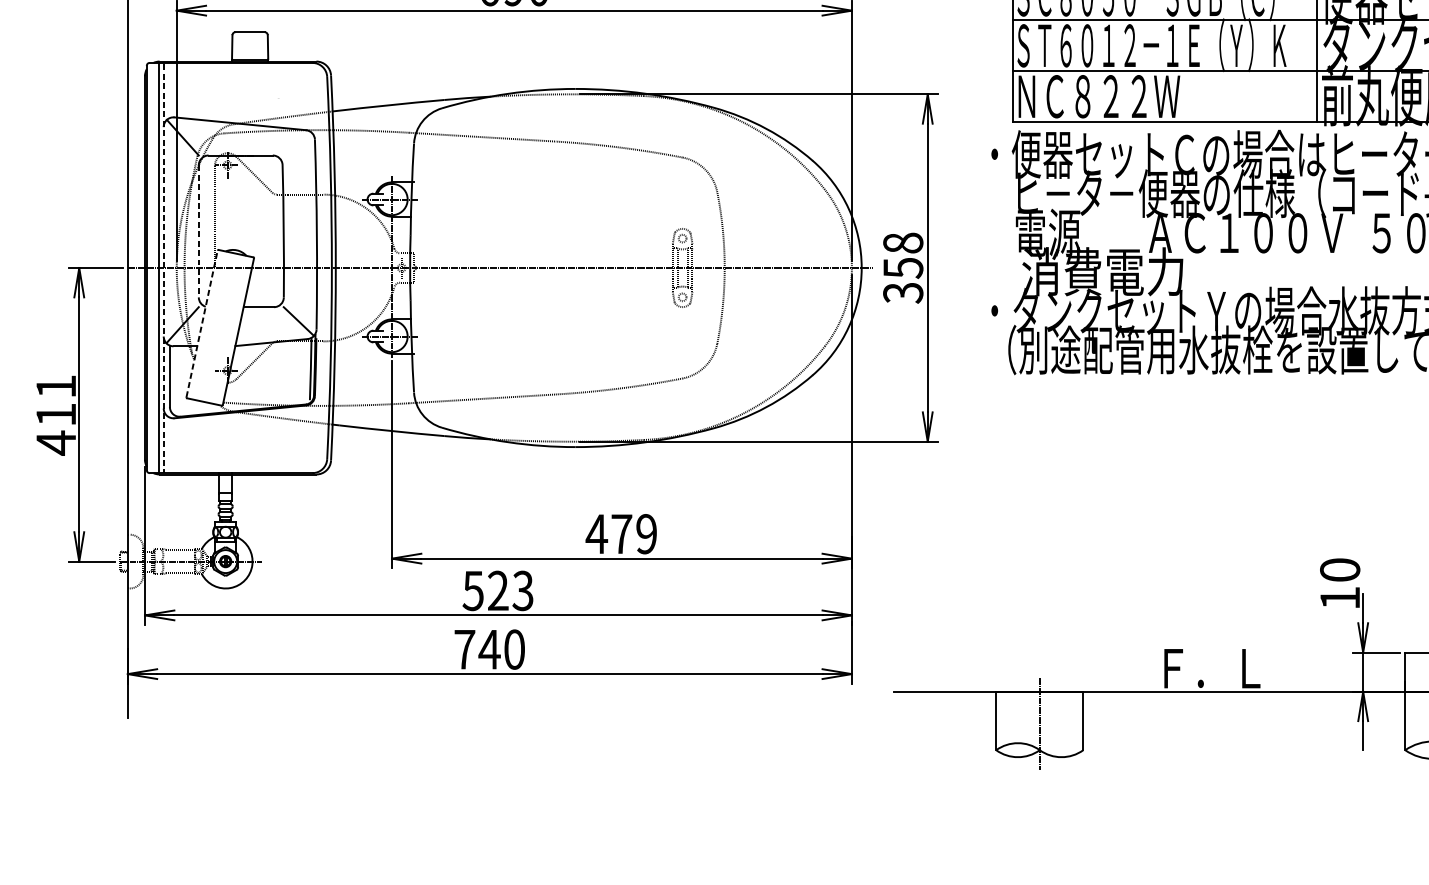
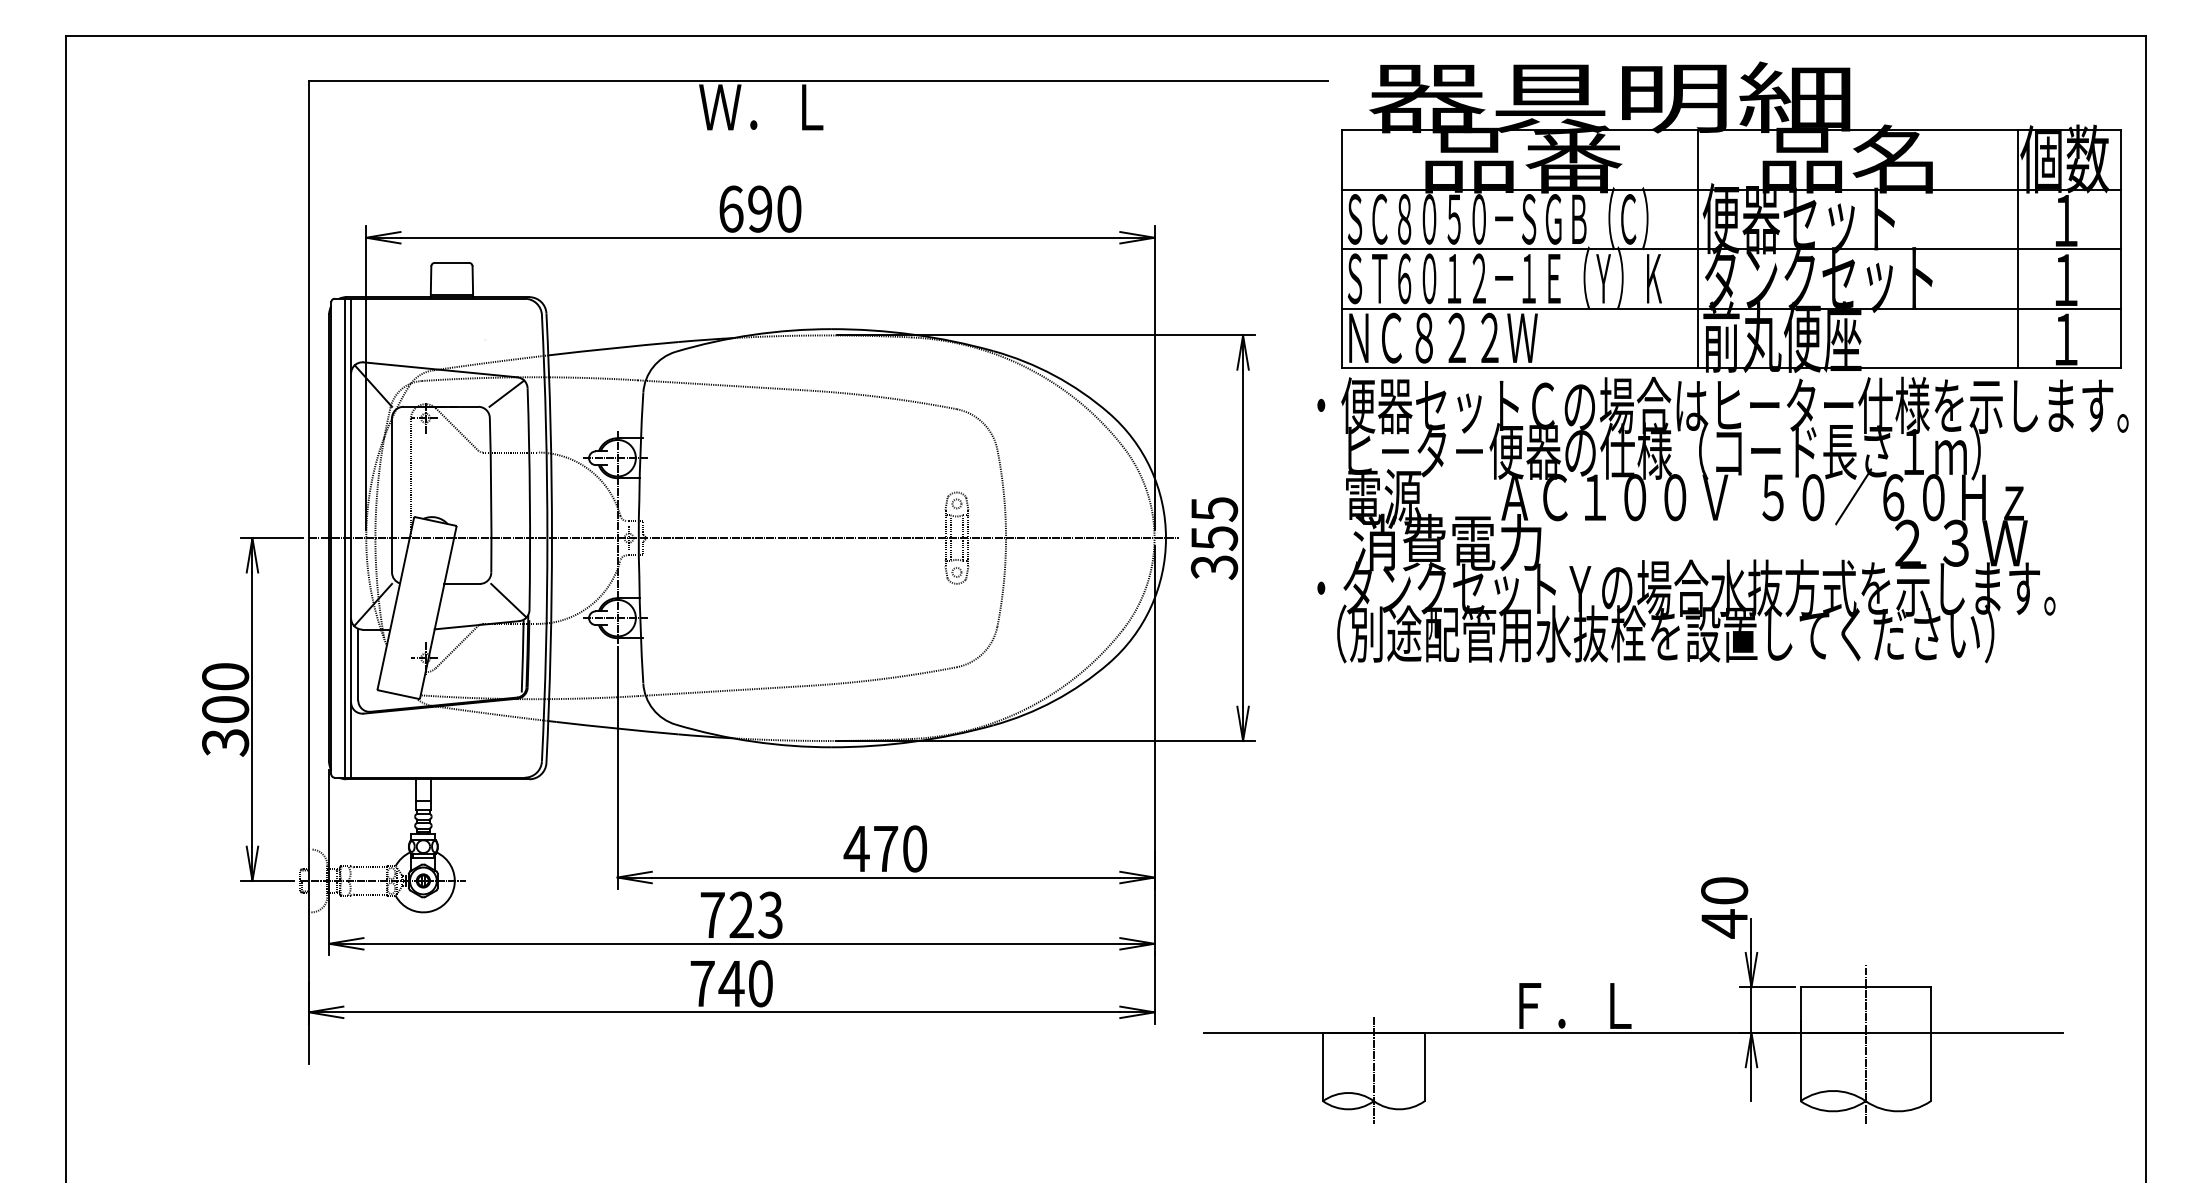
line: (296, 144) -> (506, 393), added
line: (199, 231) -> (392, 495), dashed -> solid
text: (903, 243) -> (1214, 509), 358 -> 355
line: (164, 269) -> (351, 539), dashed -> solid
line: (201, 323) -> (395, 603), dashed -> solid
text: (56, 415) -> (225, 710), 411 -> 300
text: (647, 533) -> (915, 848), 479 -> 470
text: (473, 591) -> (712, 915), 523 -> 723
text: (1340, 598) -> (1724, 923), 10 -> 40

